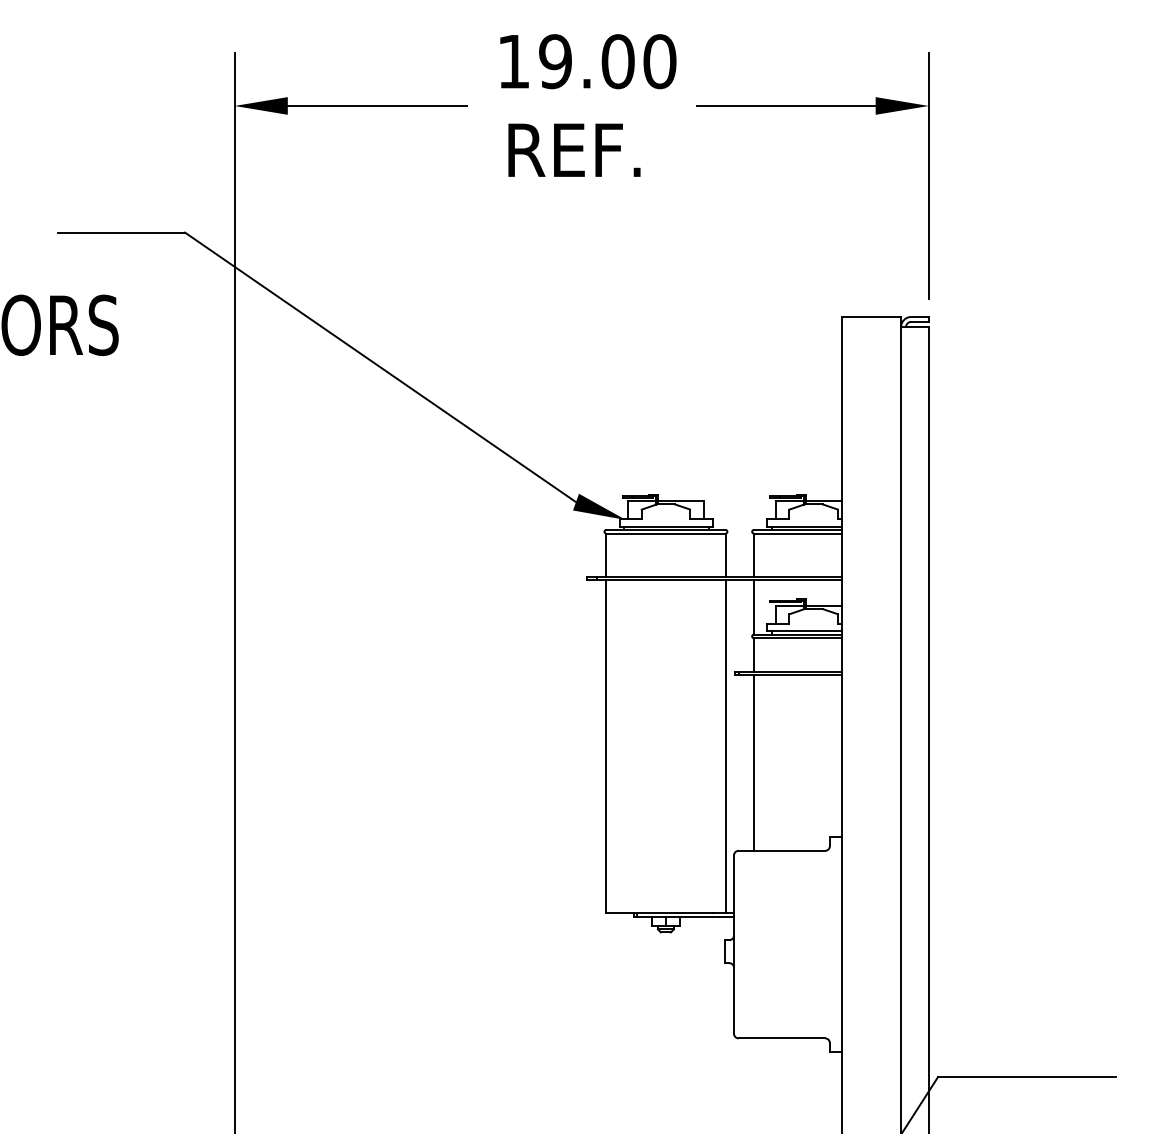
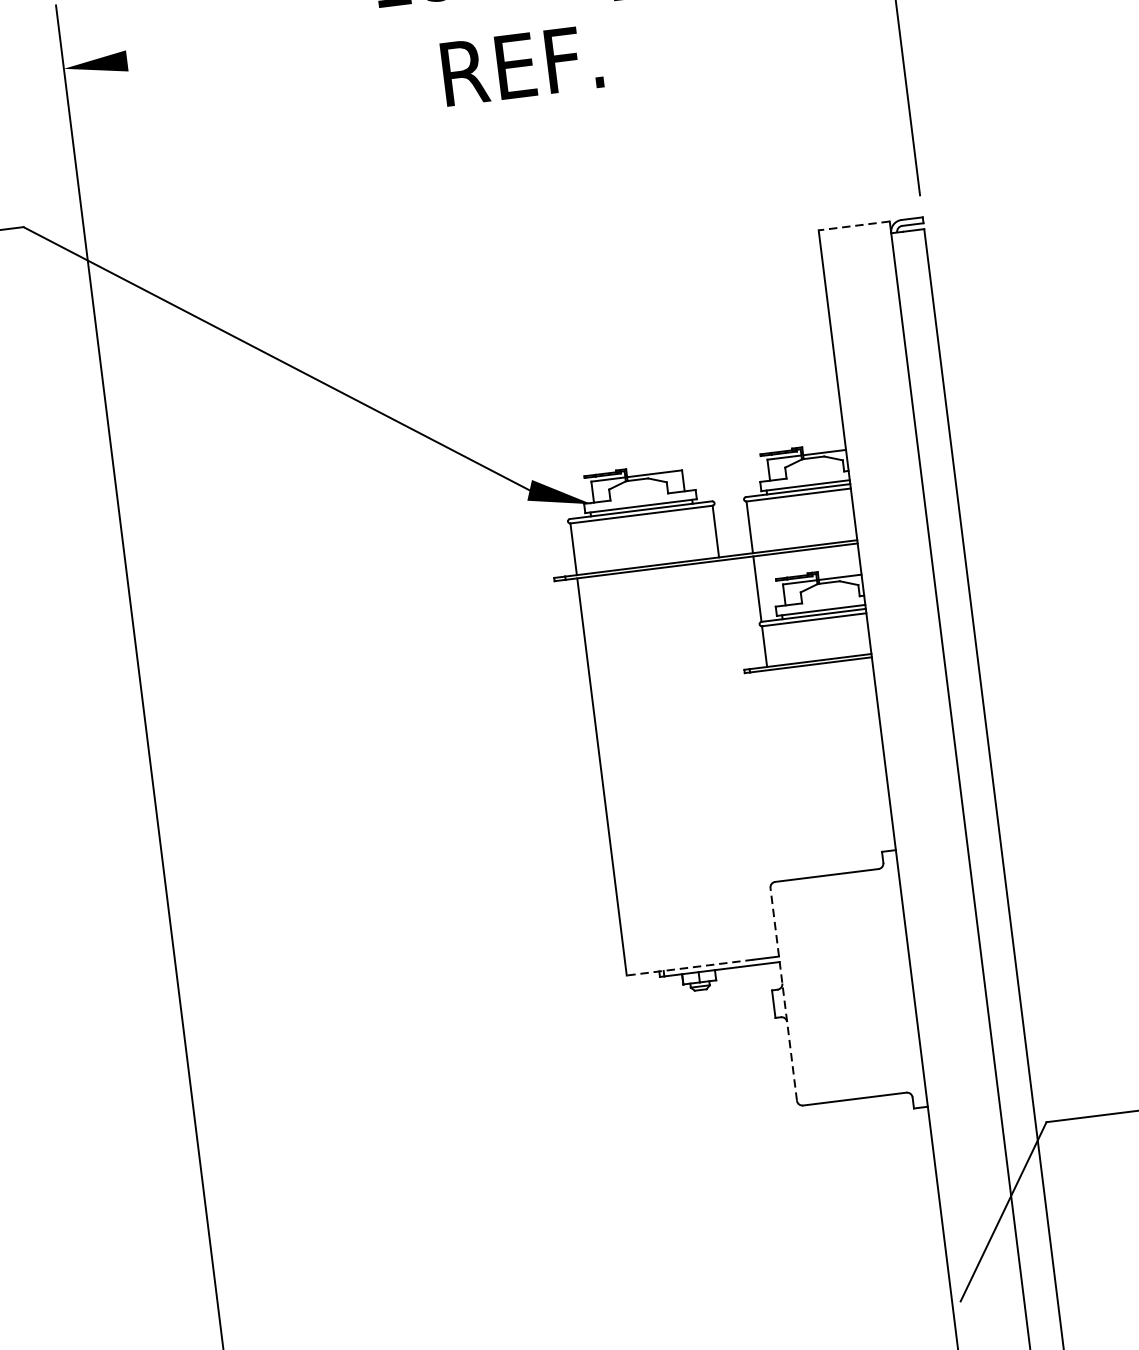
line: (376, 105) -> (232, 47), removed
text: (574, 149) -> (521, 64), moved
line: (871, 317) -> (854, 226), solid -> dashed
line: (725, 745) -> (744, 758), removed
line: (754, 762) -> (781, 774), removed
line: (659, 912) -> (690, 967), solid -> dashed
line: (734, 944) -> (784, 994), solid -> dashed

